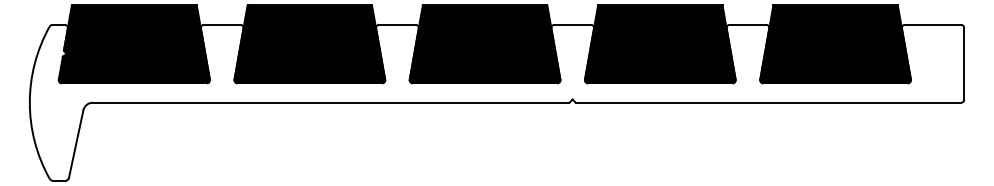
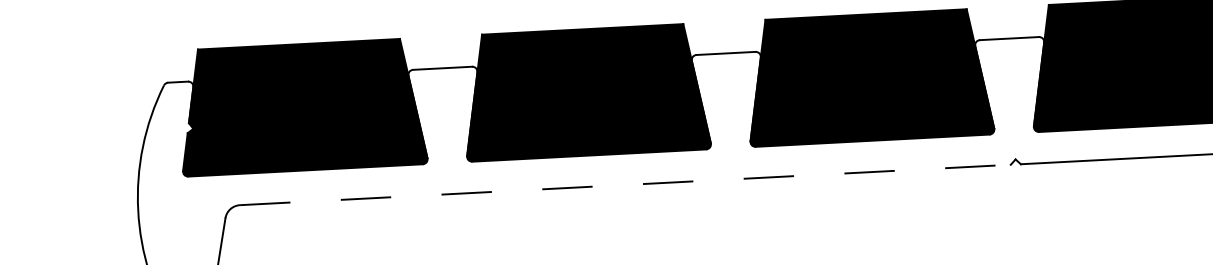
line: (331, 102) -> (625, 184), solid -> dashed

